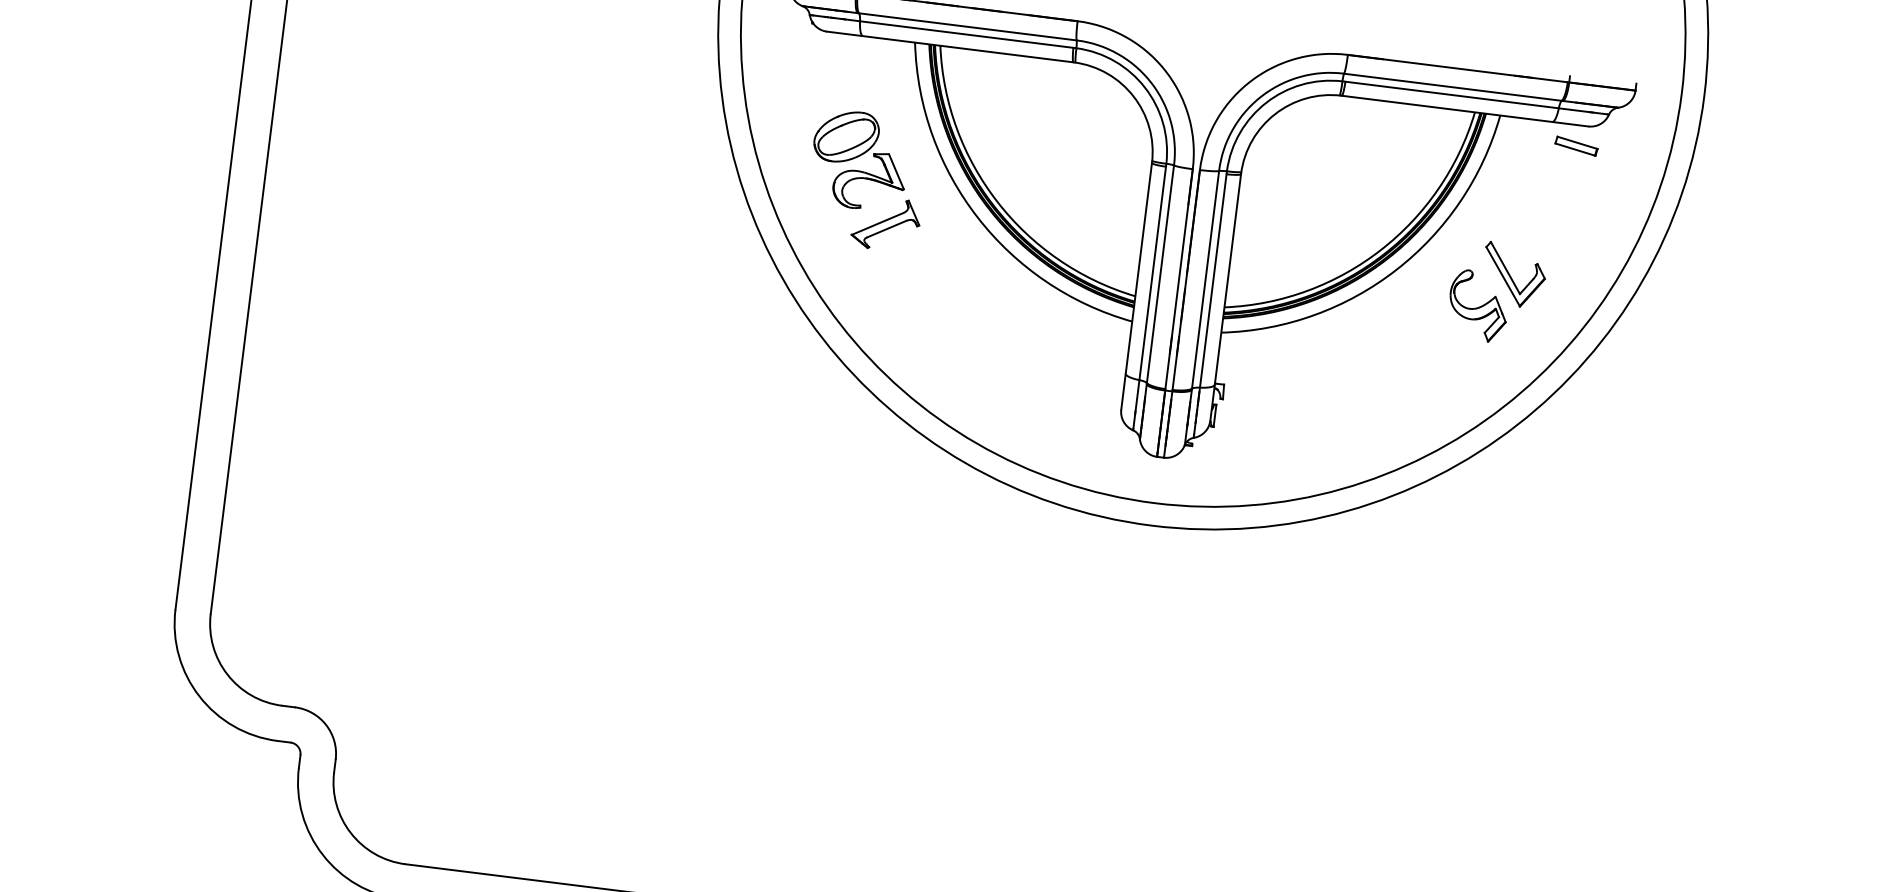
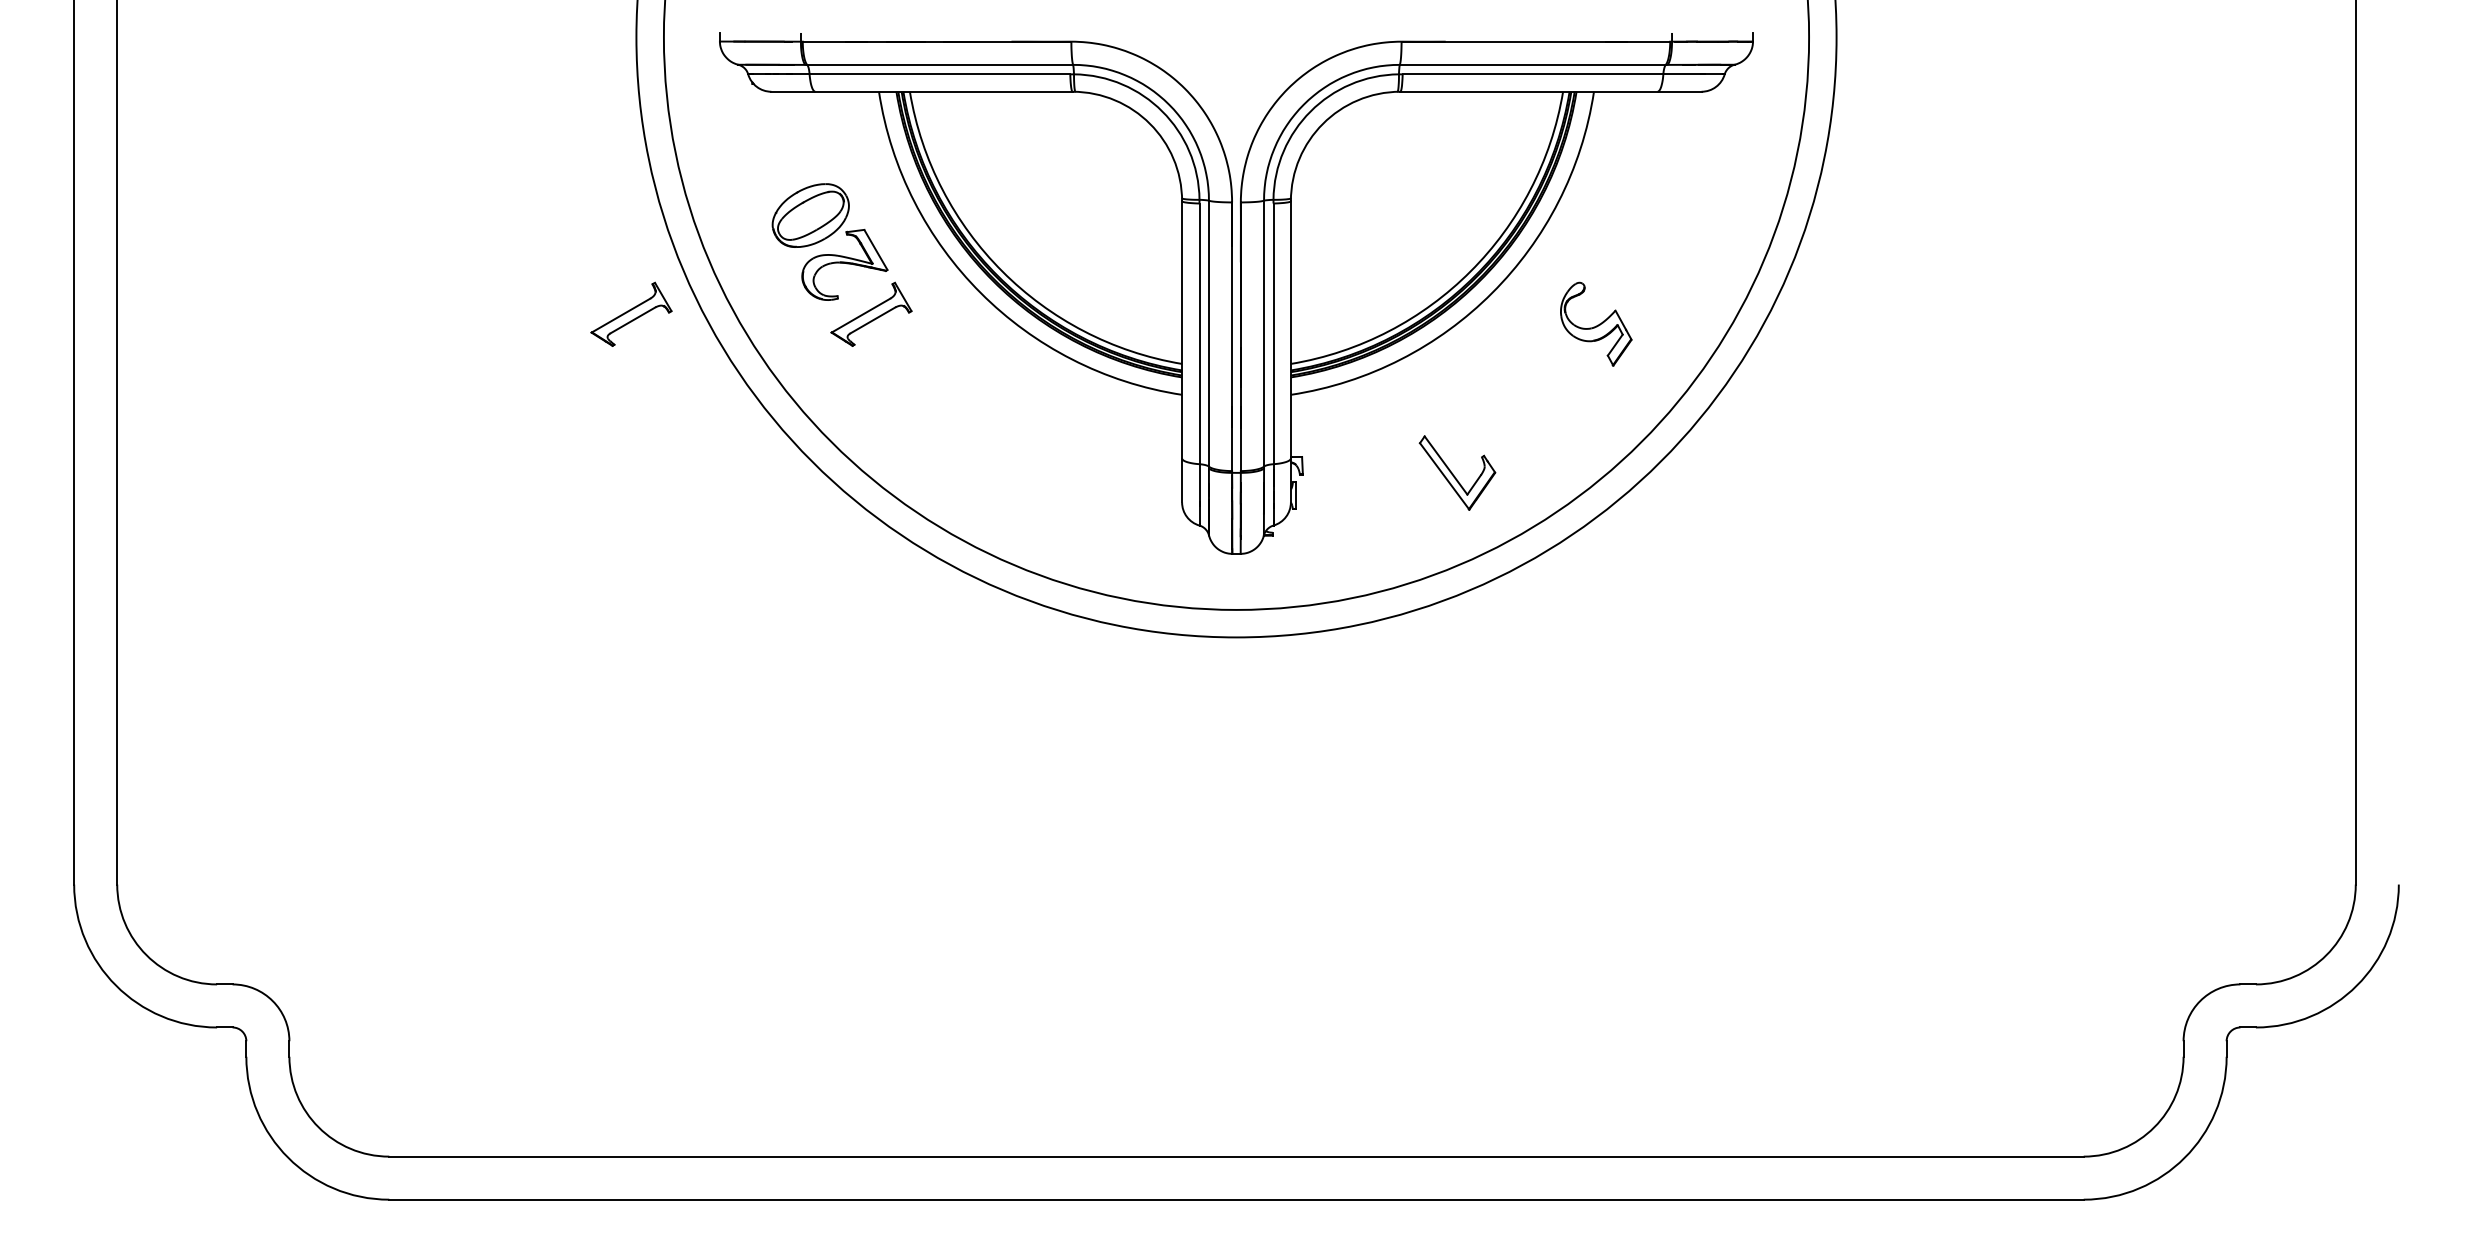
part: (1576, 145) -> (1690, 116), removed
part: (689, 198) -> (631, 313), added
part: (1514, 274) -> (1457, 472), moved

